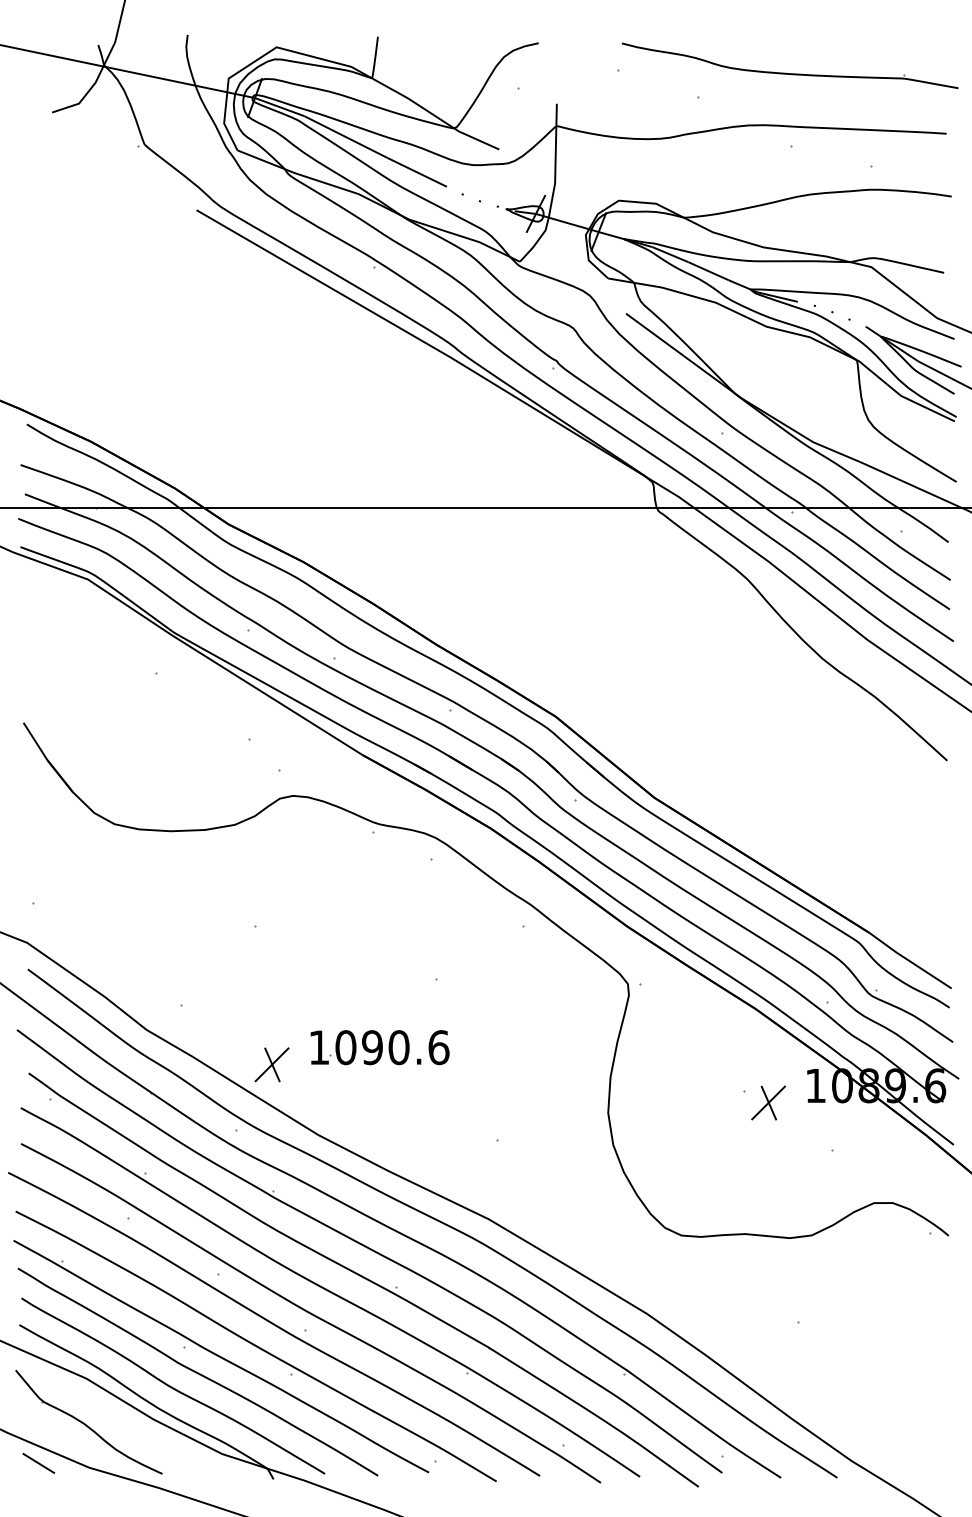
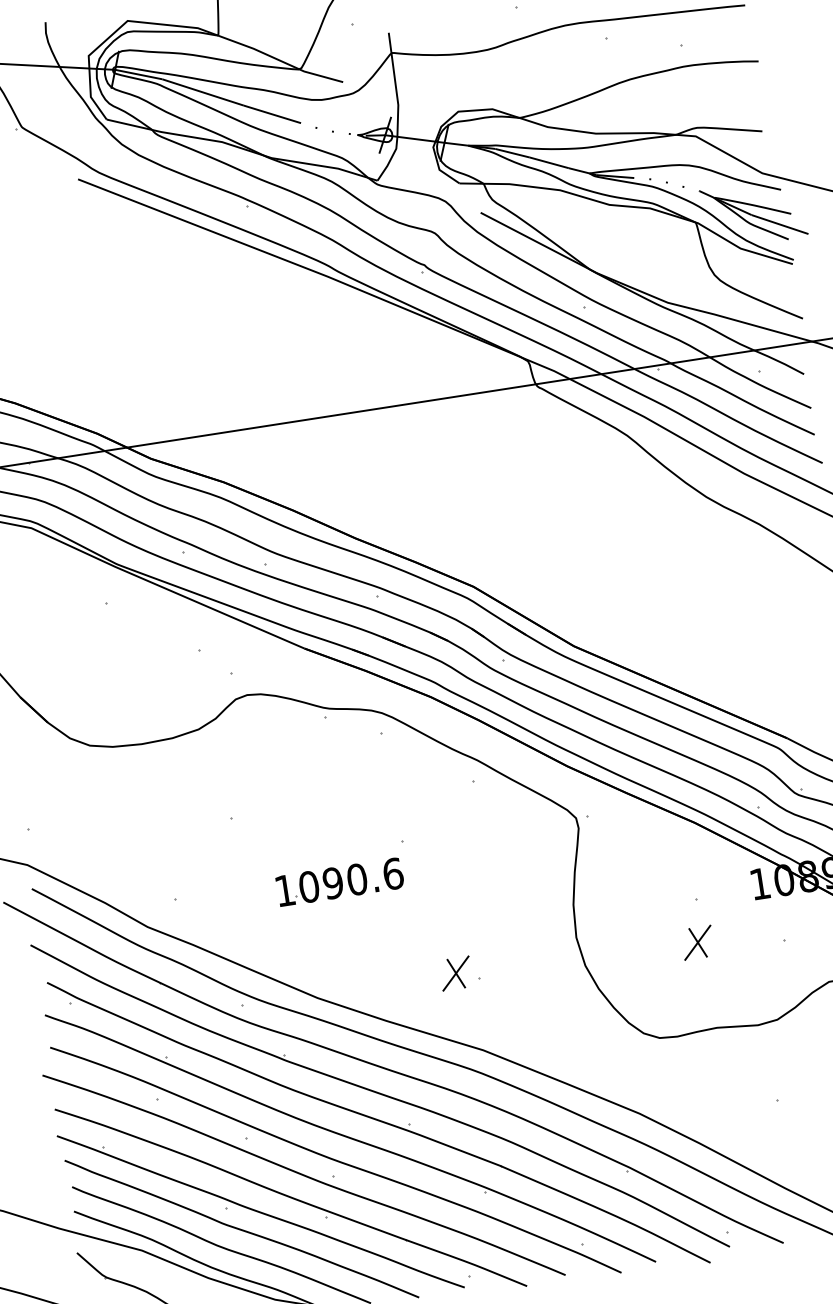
part: (379, 1047) -> (339, 882), moved
part: (271, 1064) -> (455, 973), moved
part: (768, 1102) -> (697, 942), moved

